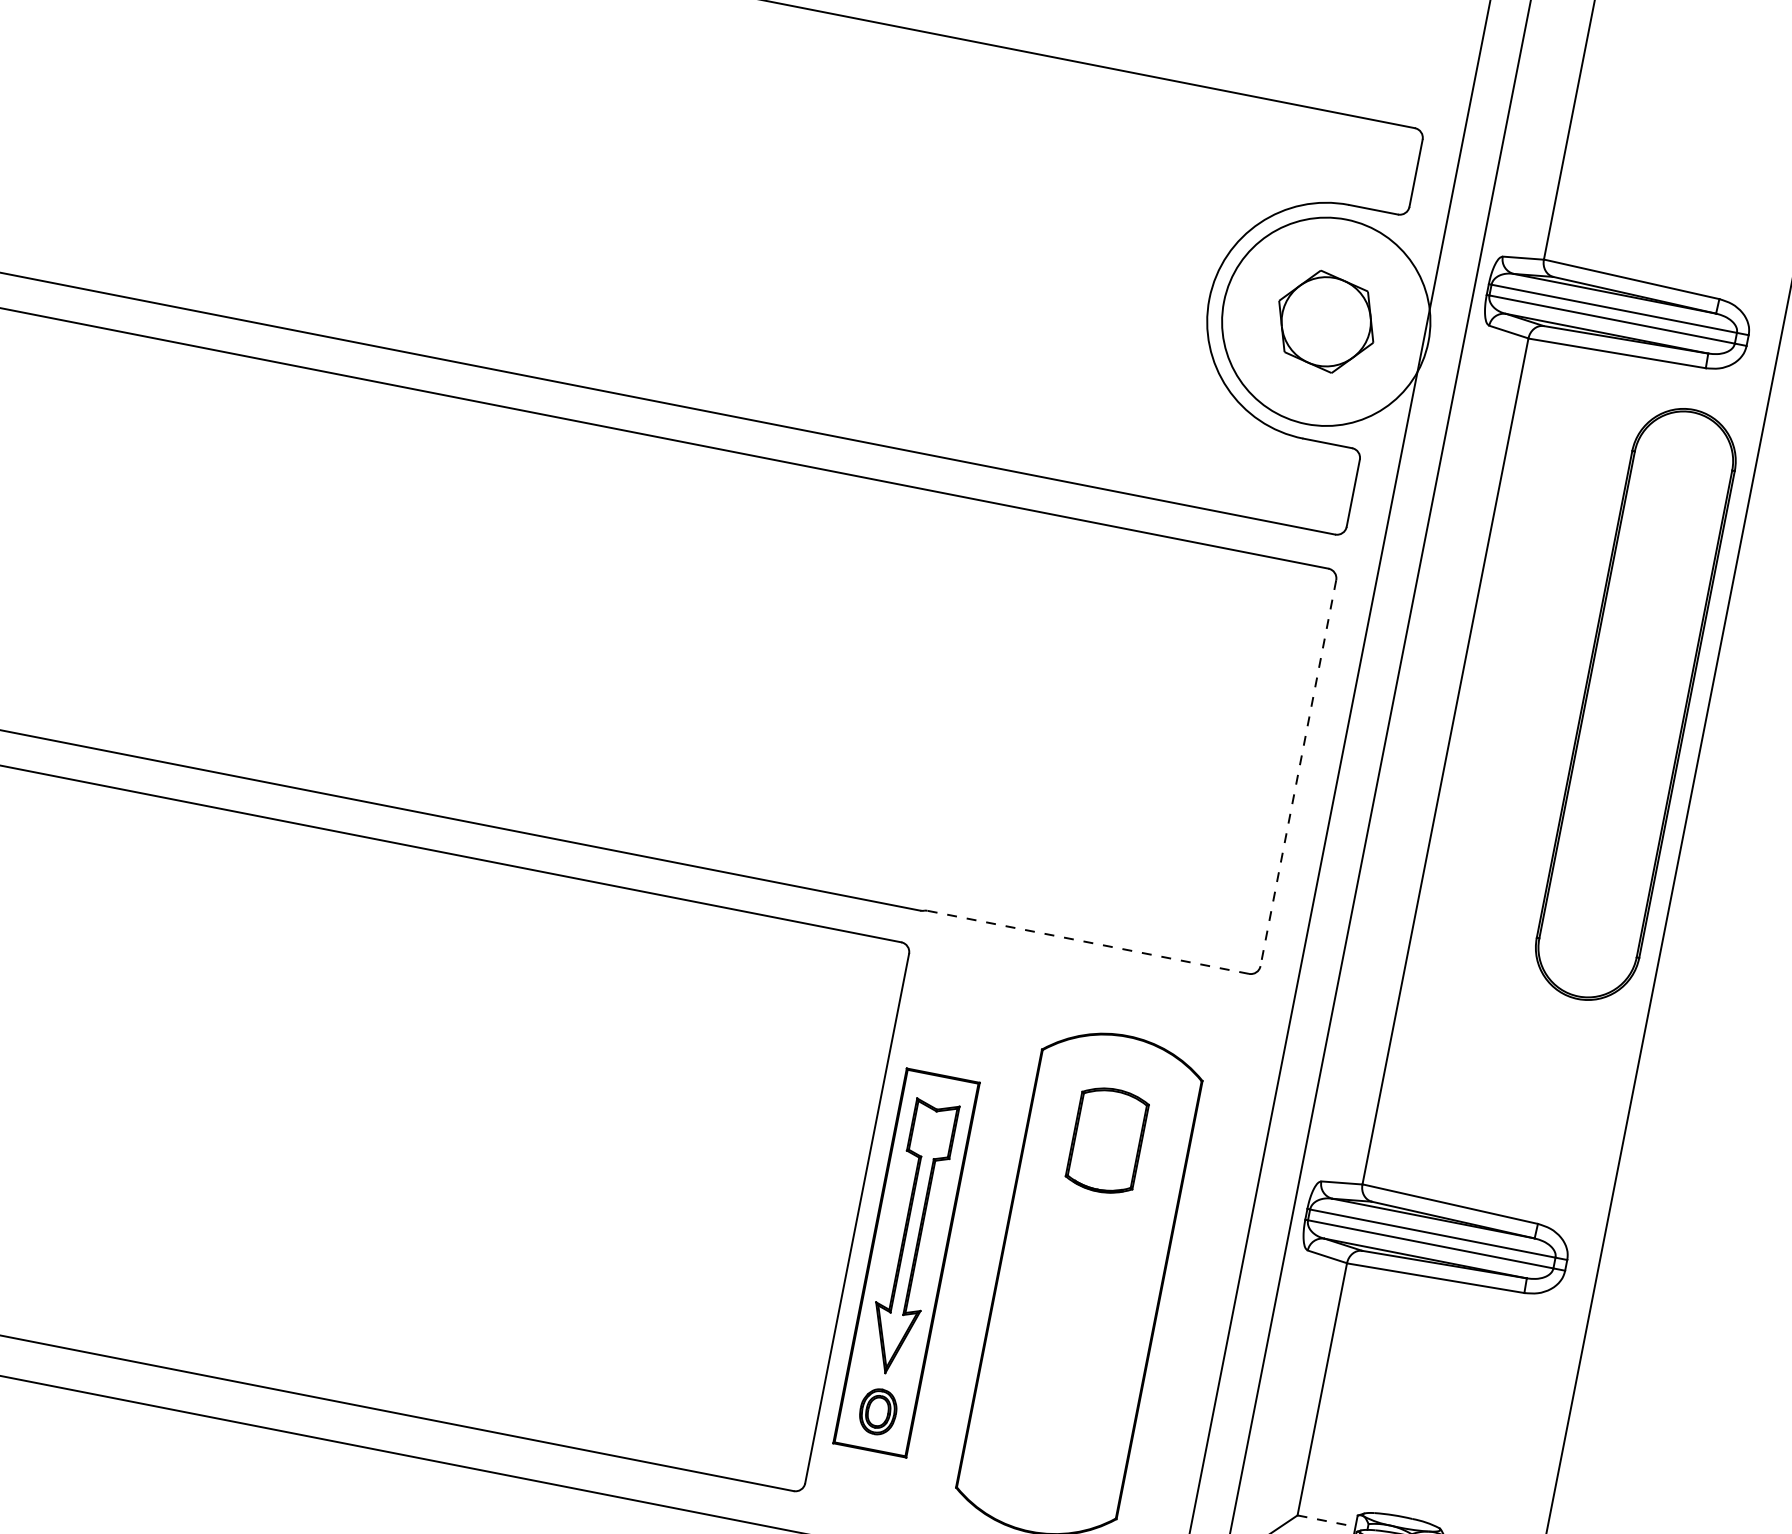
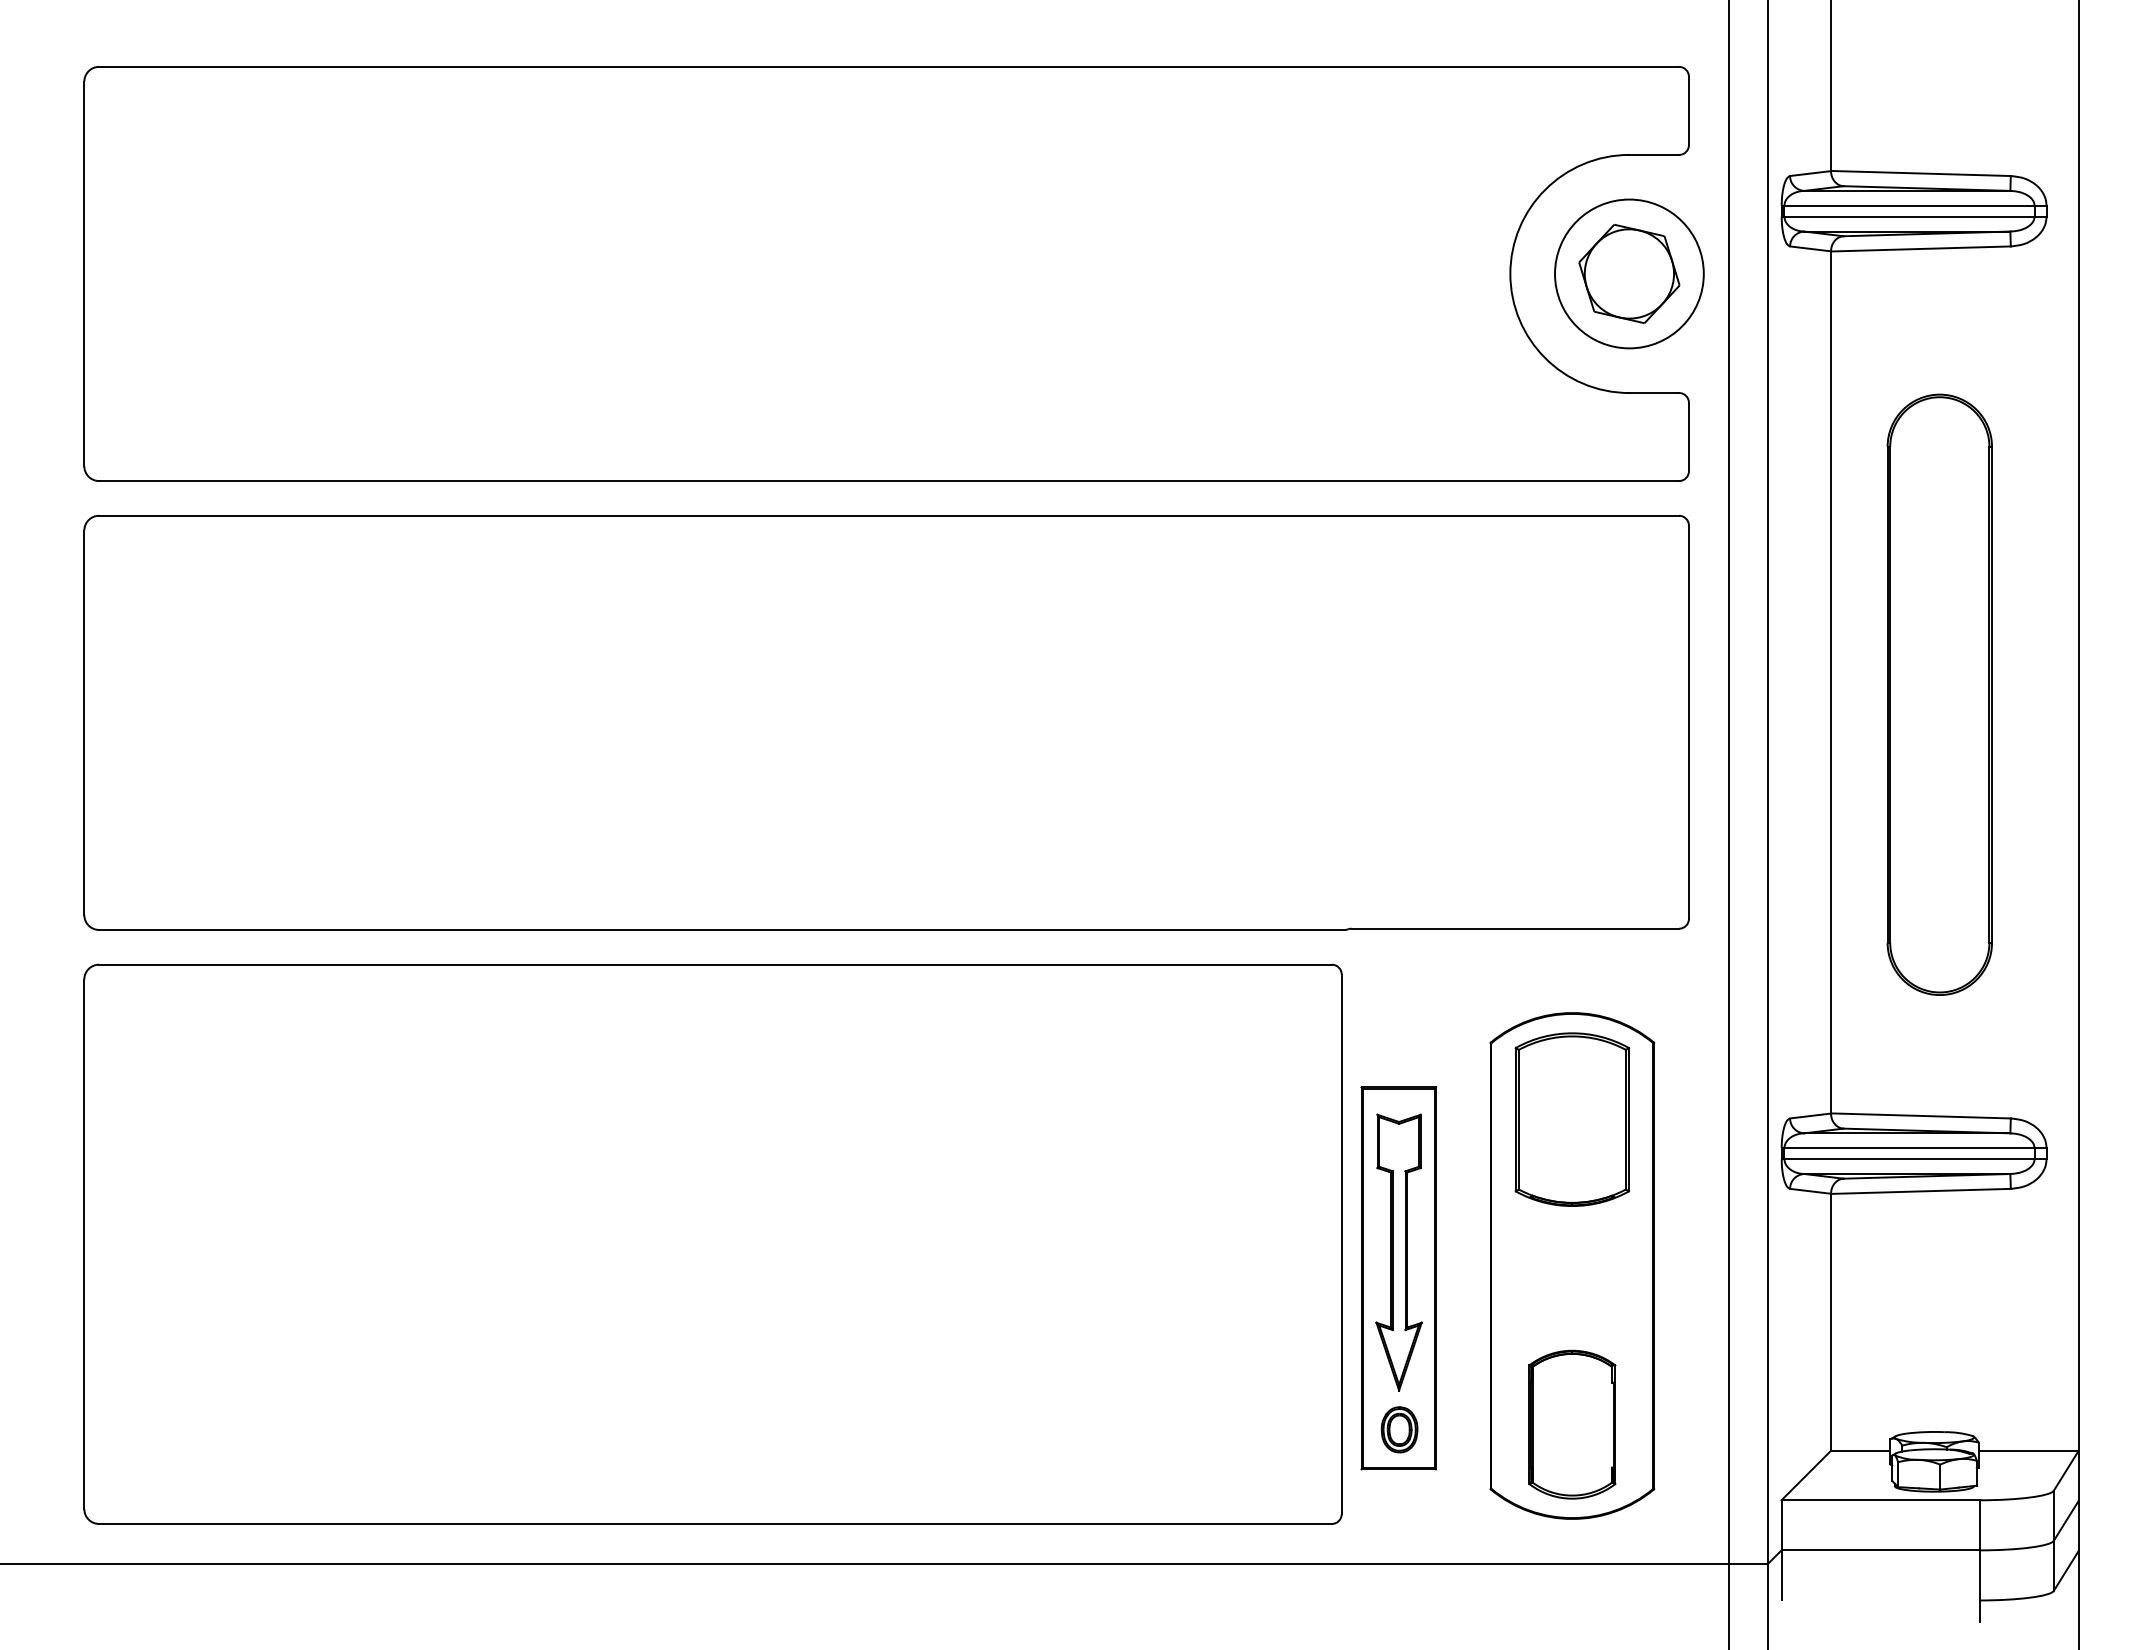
circle: (1326, 321) -> (1629, 273), size x0.71
part: (1635, 704) -> (1939, 694), moved
line: (1297, 773) -> (1688, 722), dashed -> solid
line: (1088, 942) -> (1515, 928), dashed -> solid
part: (1106, 1140) -> (1571, 1119), size x1.67
part: (1048, 1439) -> (1572, 1424), added
line: (1326, 1520) -> (1860, 1450), dashed -> solid

